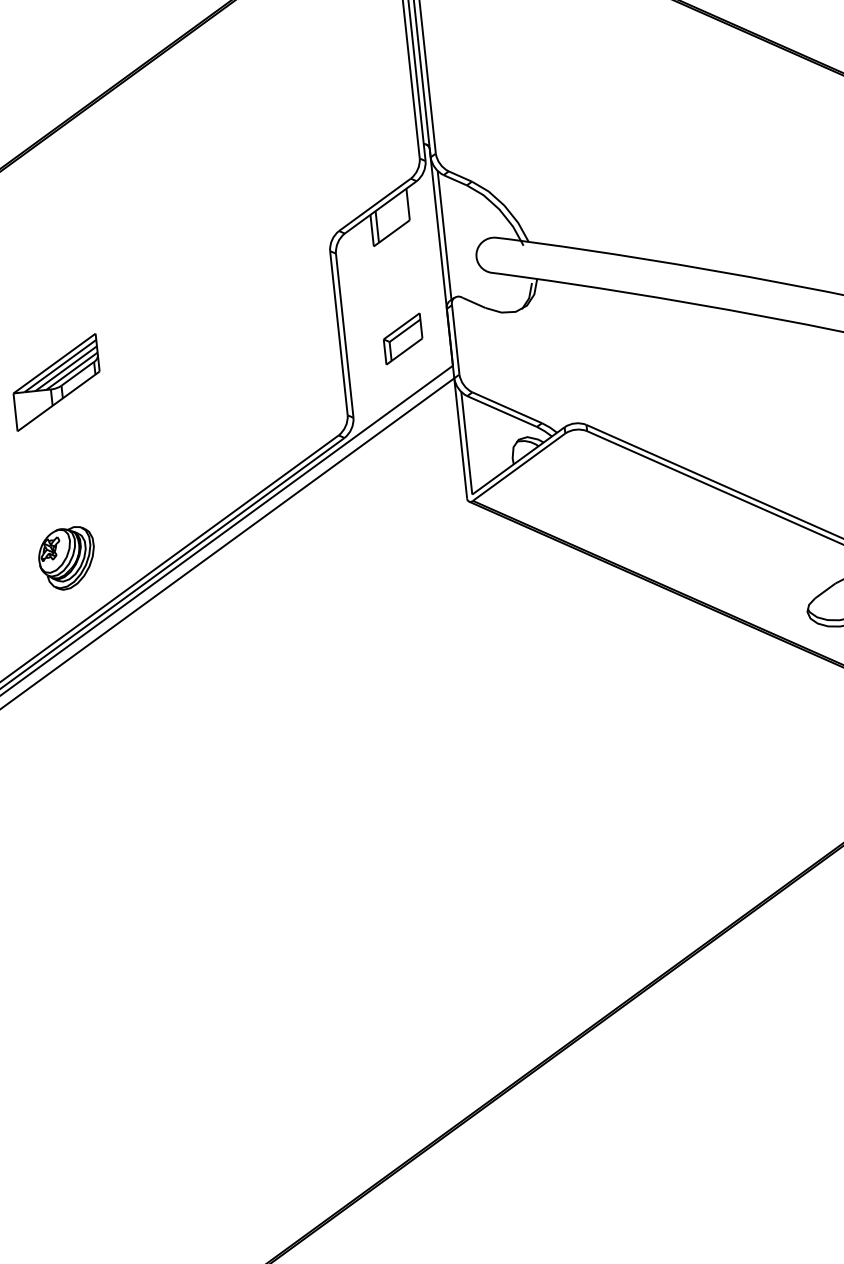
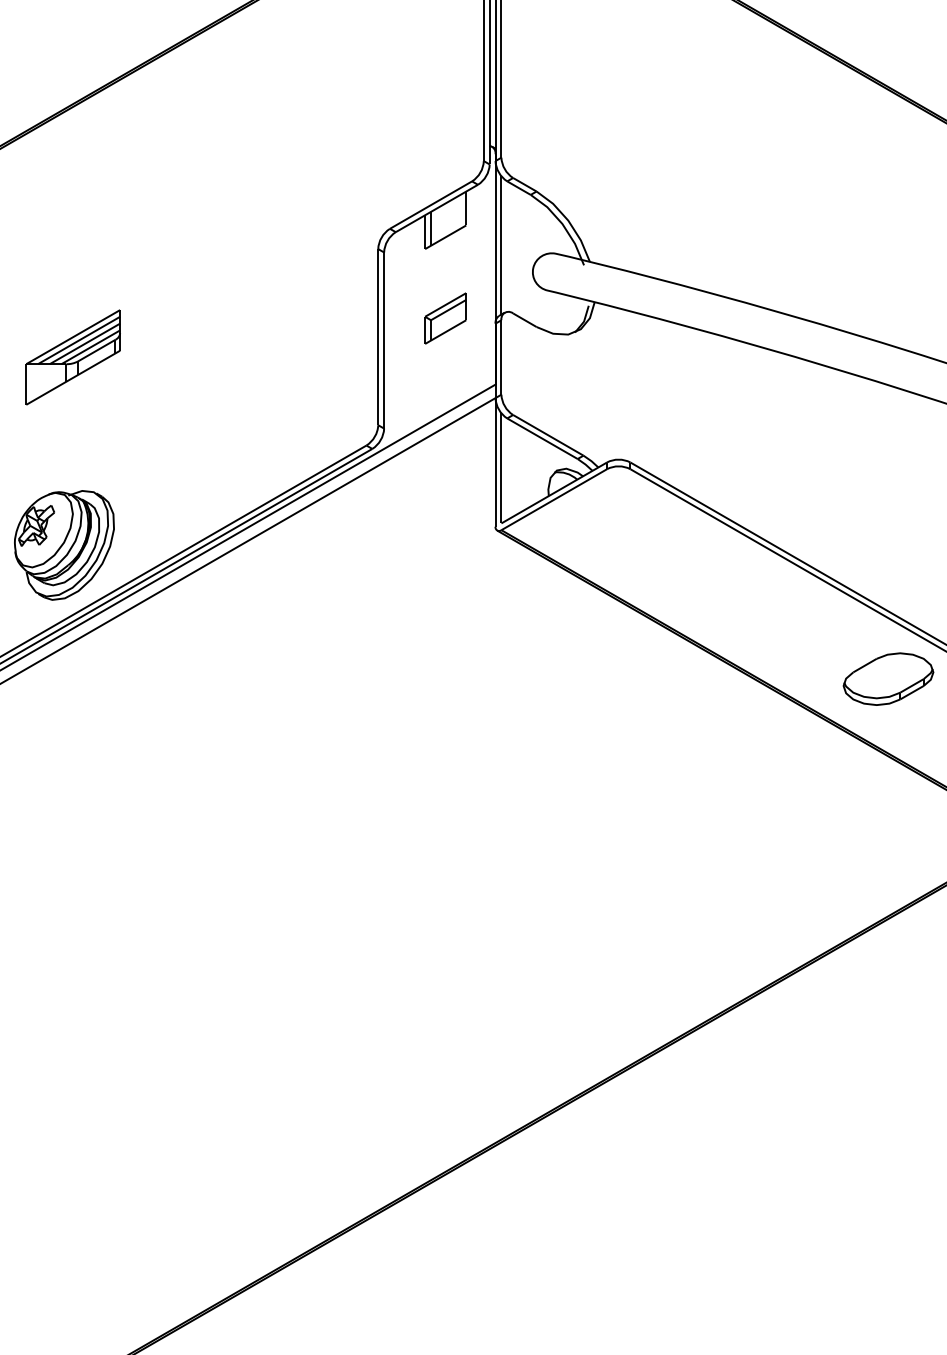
part: (402, 338) -> (445, 318), moved
part: (67, 558) -> (64, 545), size x1.67

